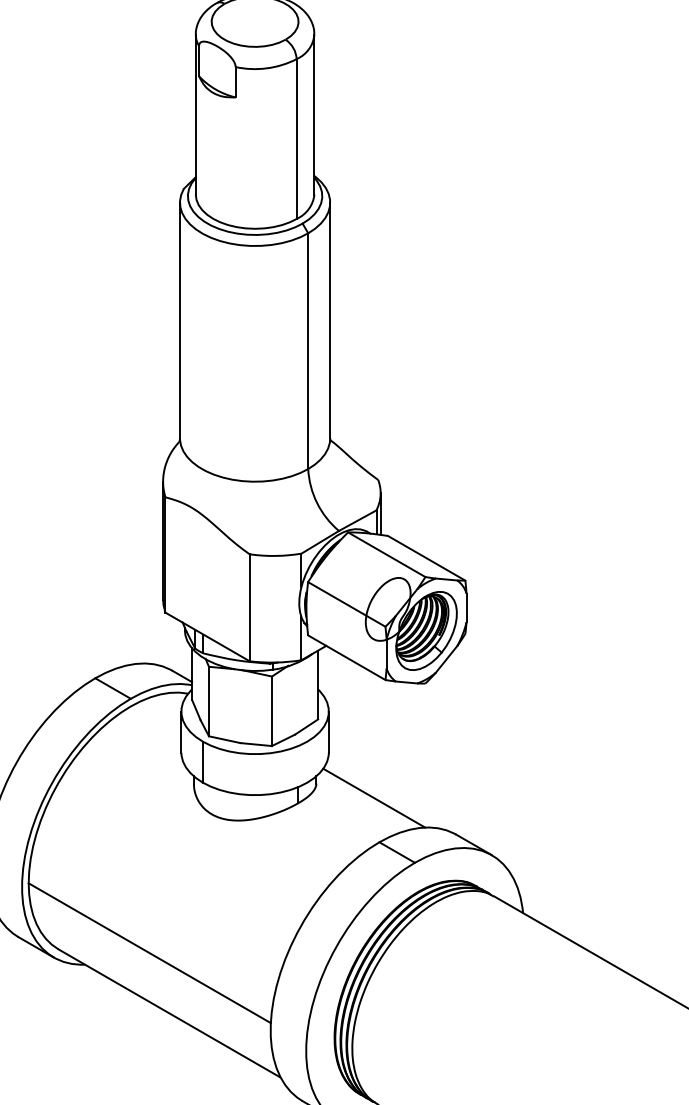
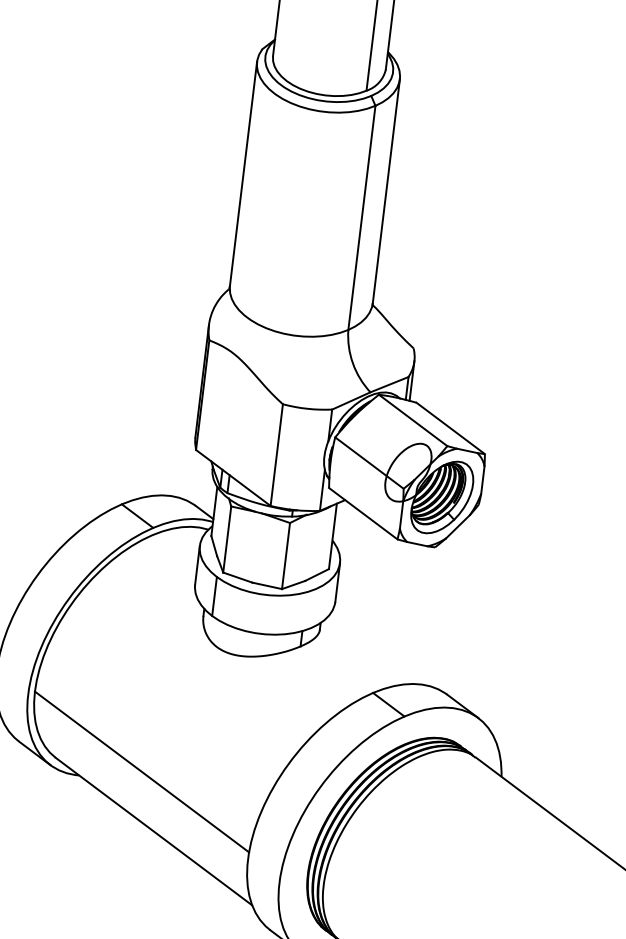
line: (374, 797) -> (373, 649), removed

